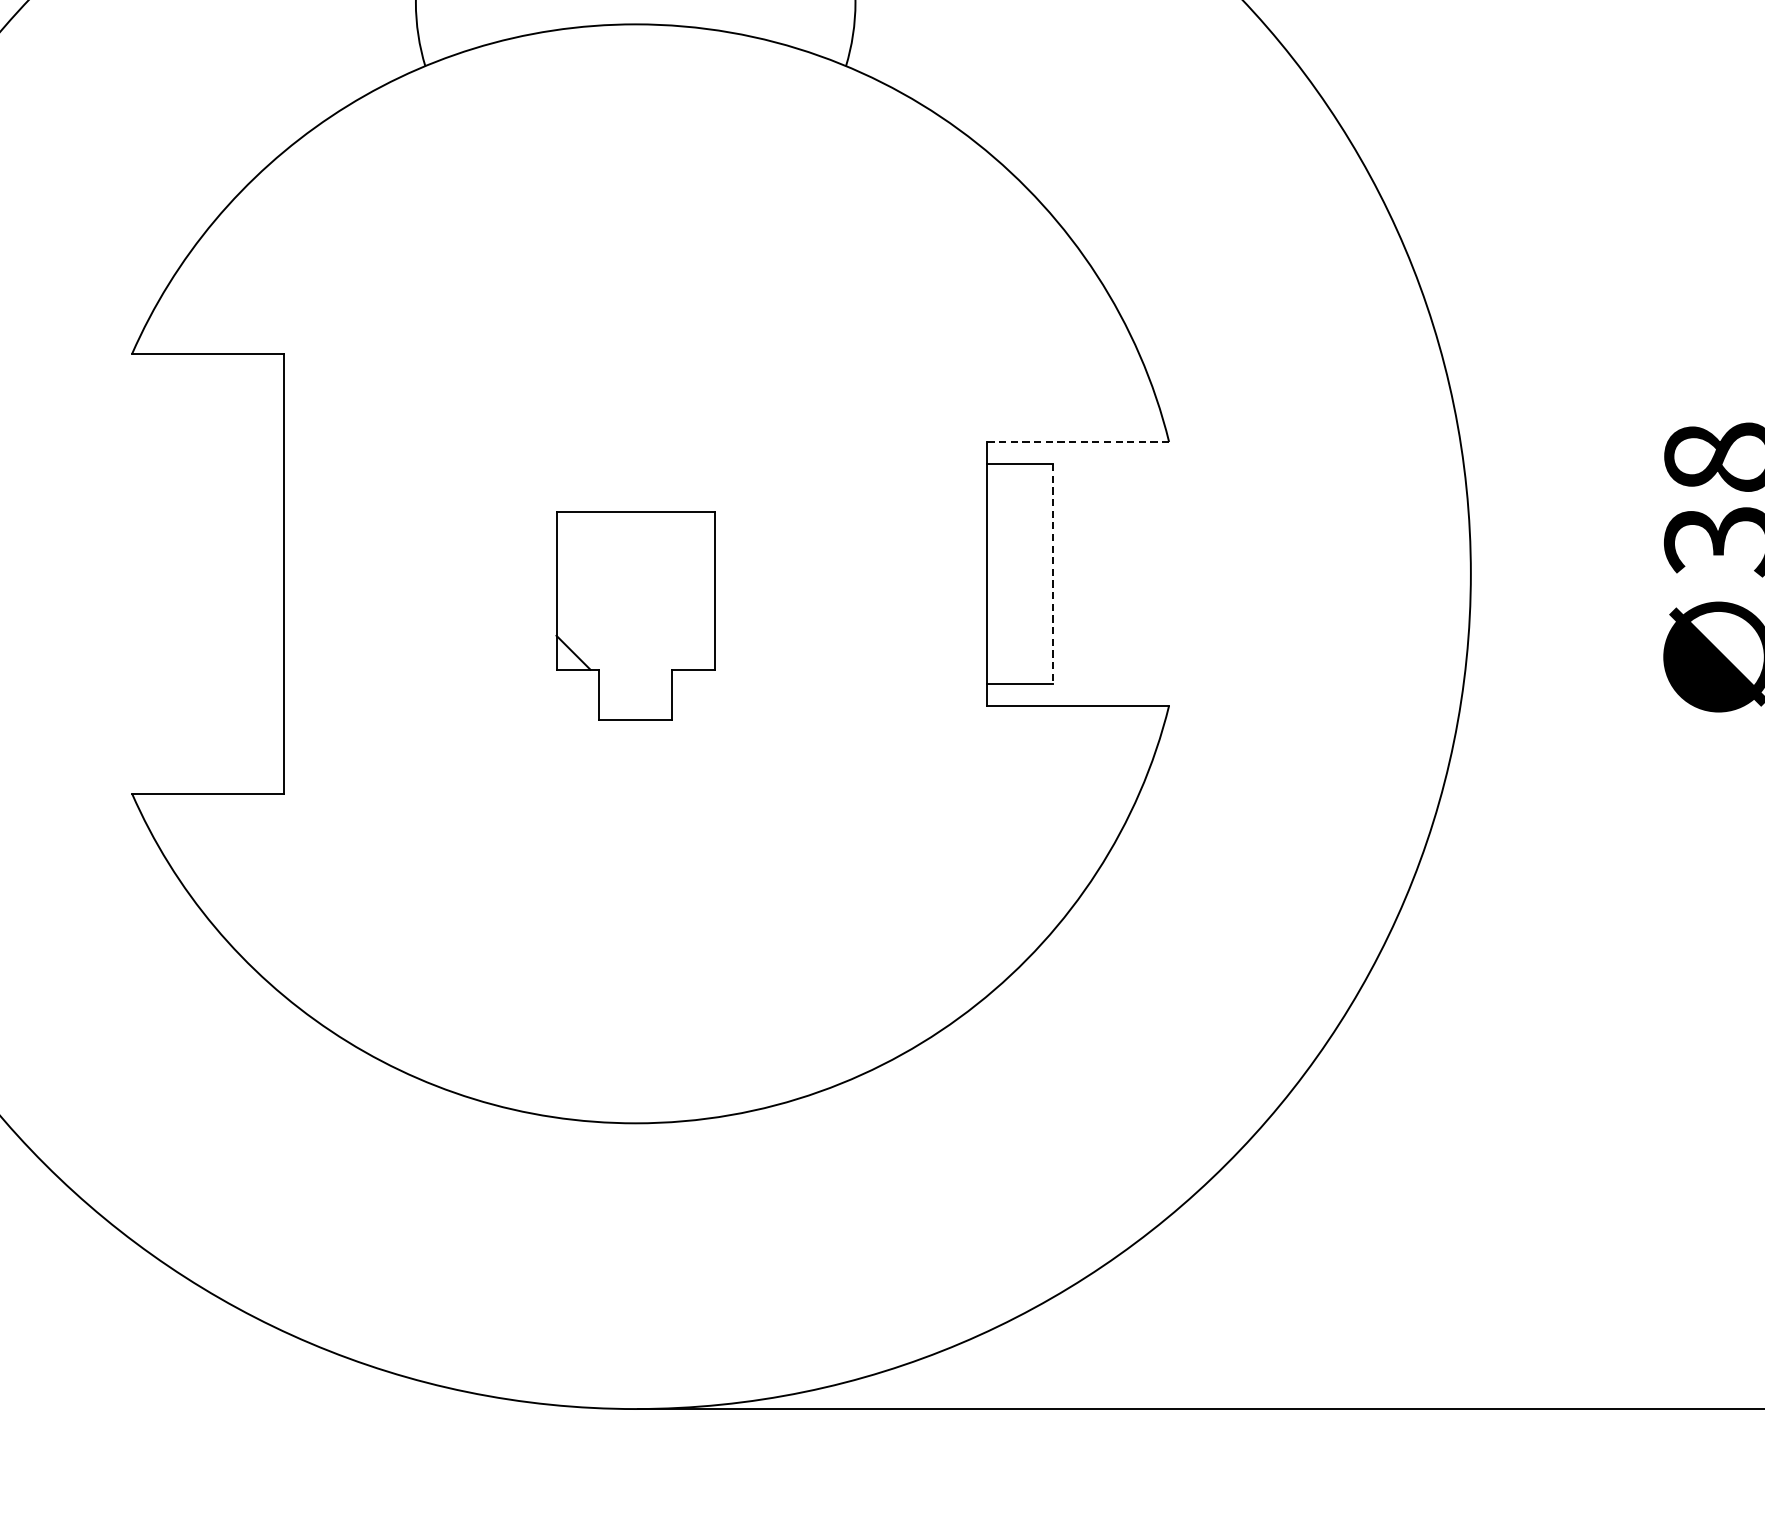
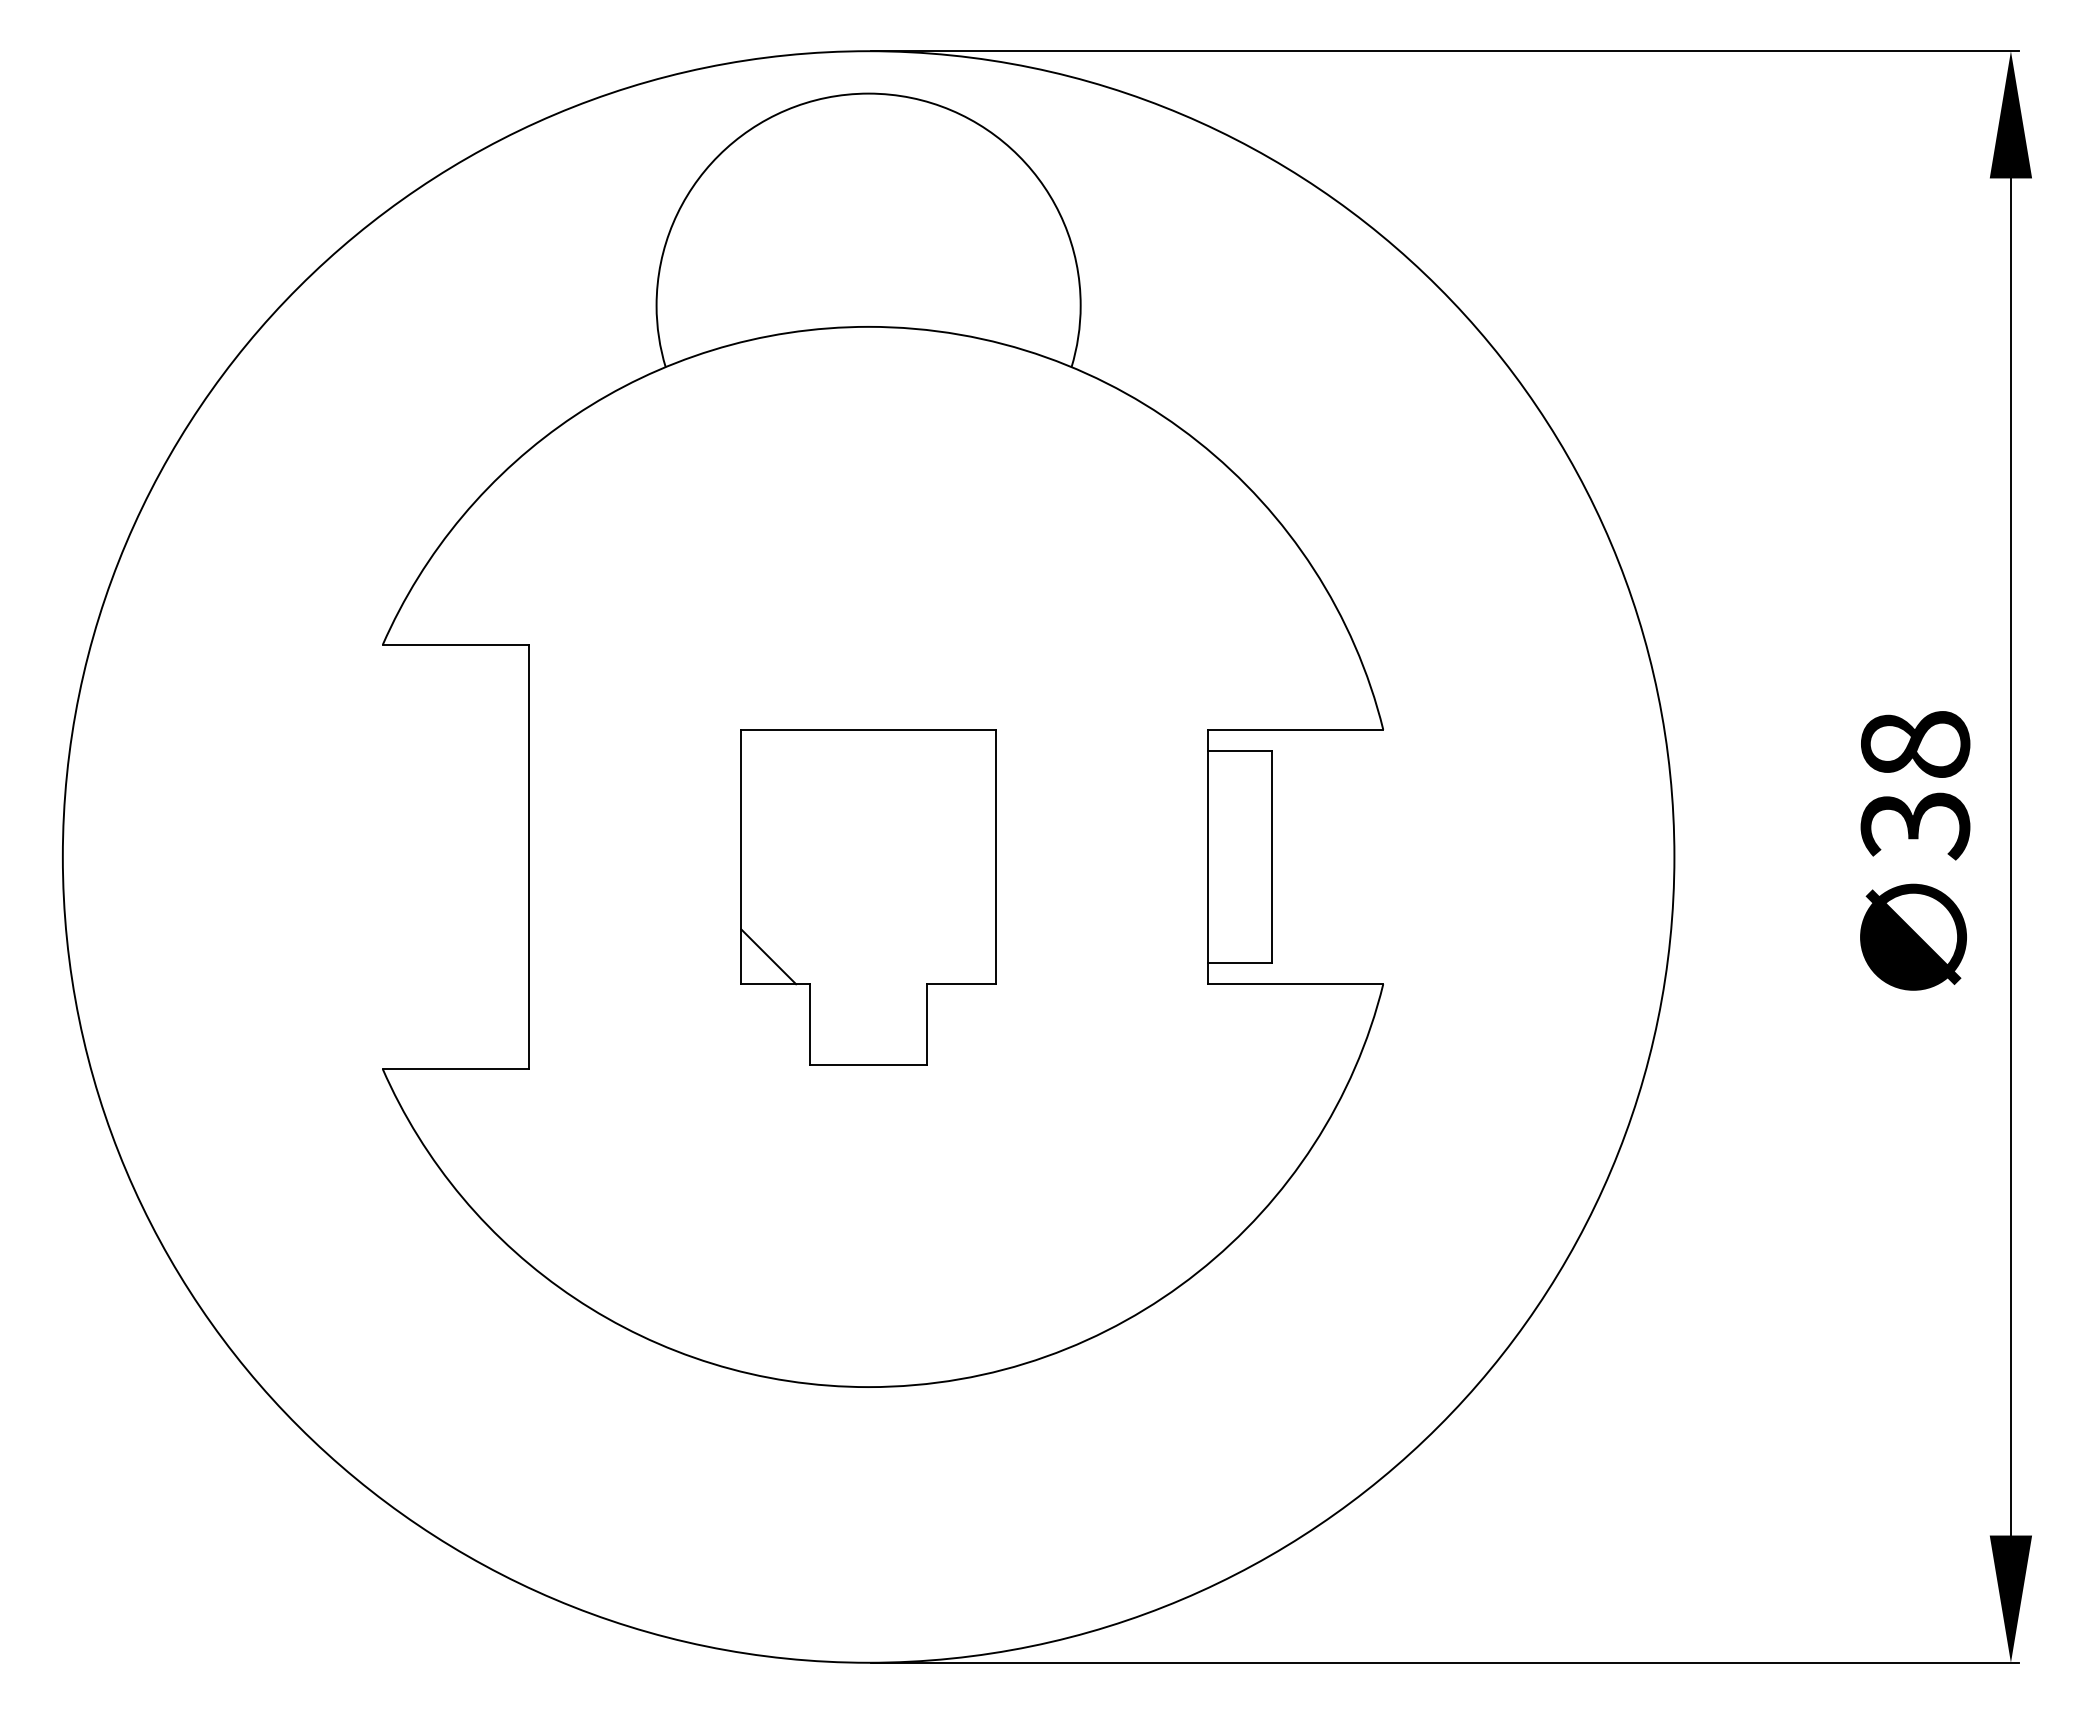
line: (1078, 441) -> (1295, 729), dashed -> solid
line: (1053, 574) -> (1271, 857), dashed -> solid
part: (635, 615) -> (868, 897), size x1.67

